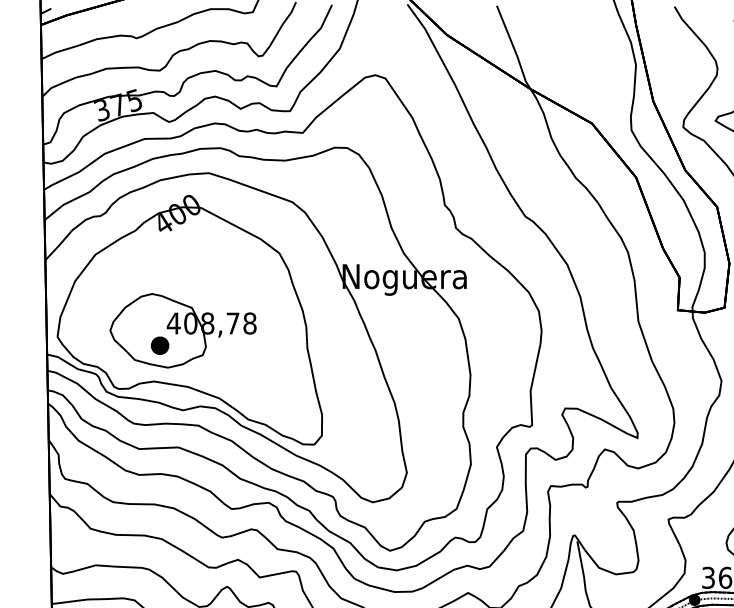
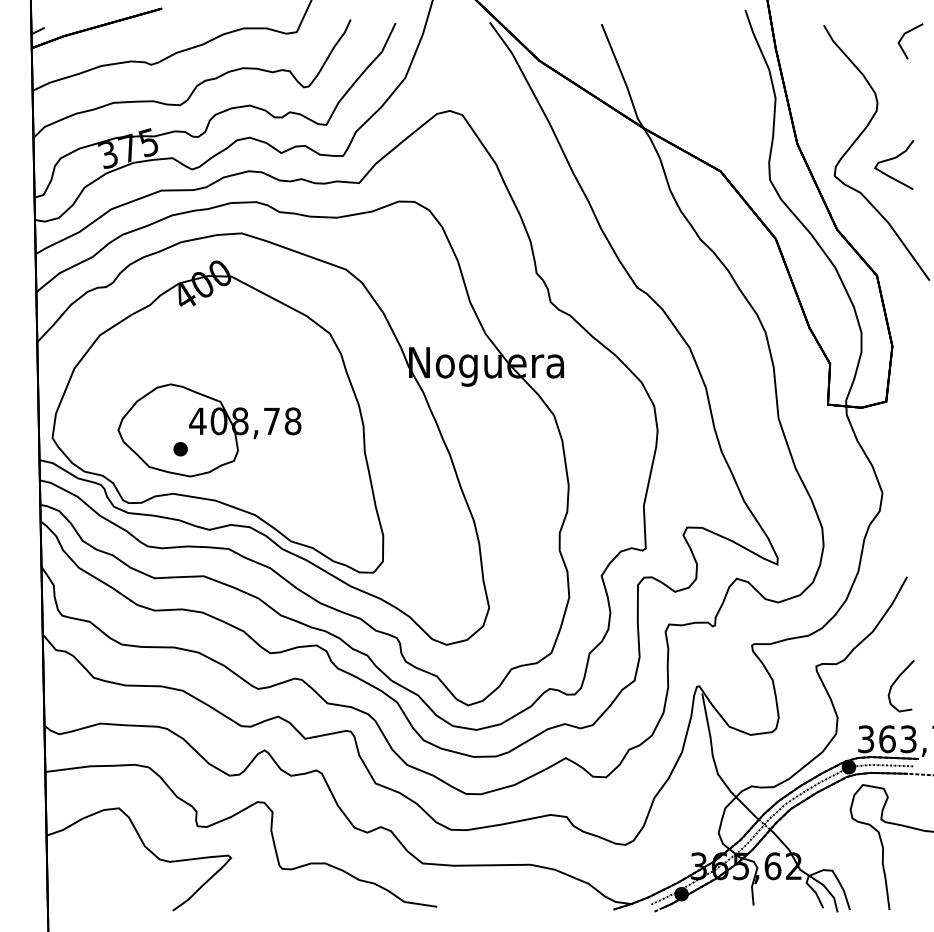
part: (159, 346) -> (180, 449), size x0.62

